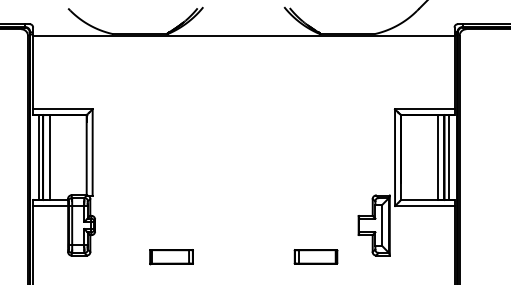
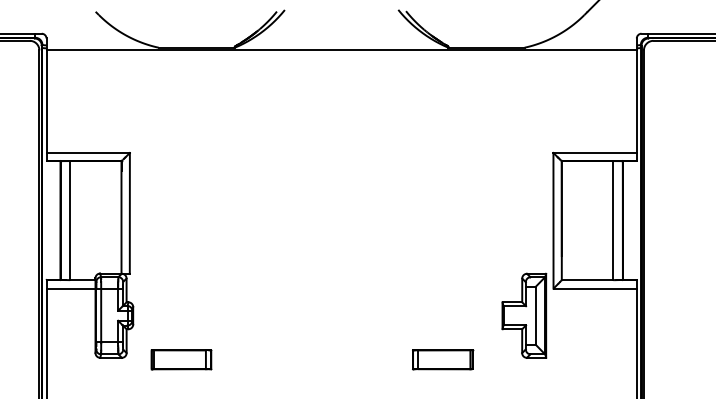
line: (38, 157) -> (54, 220), removed
line: (449, 157) -> (629, 220), removed
part: (171, 256) -> (181, 359), moved

